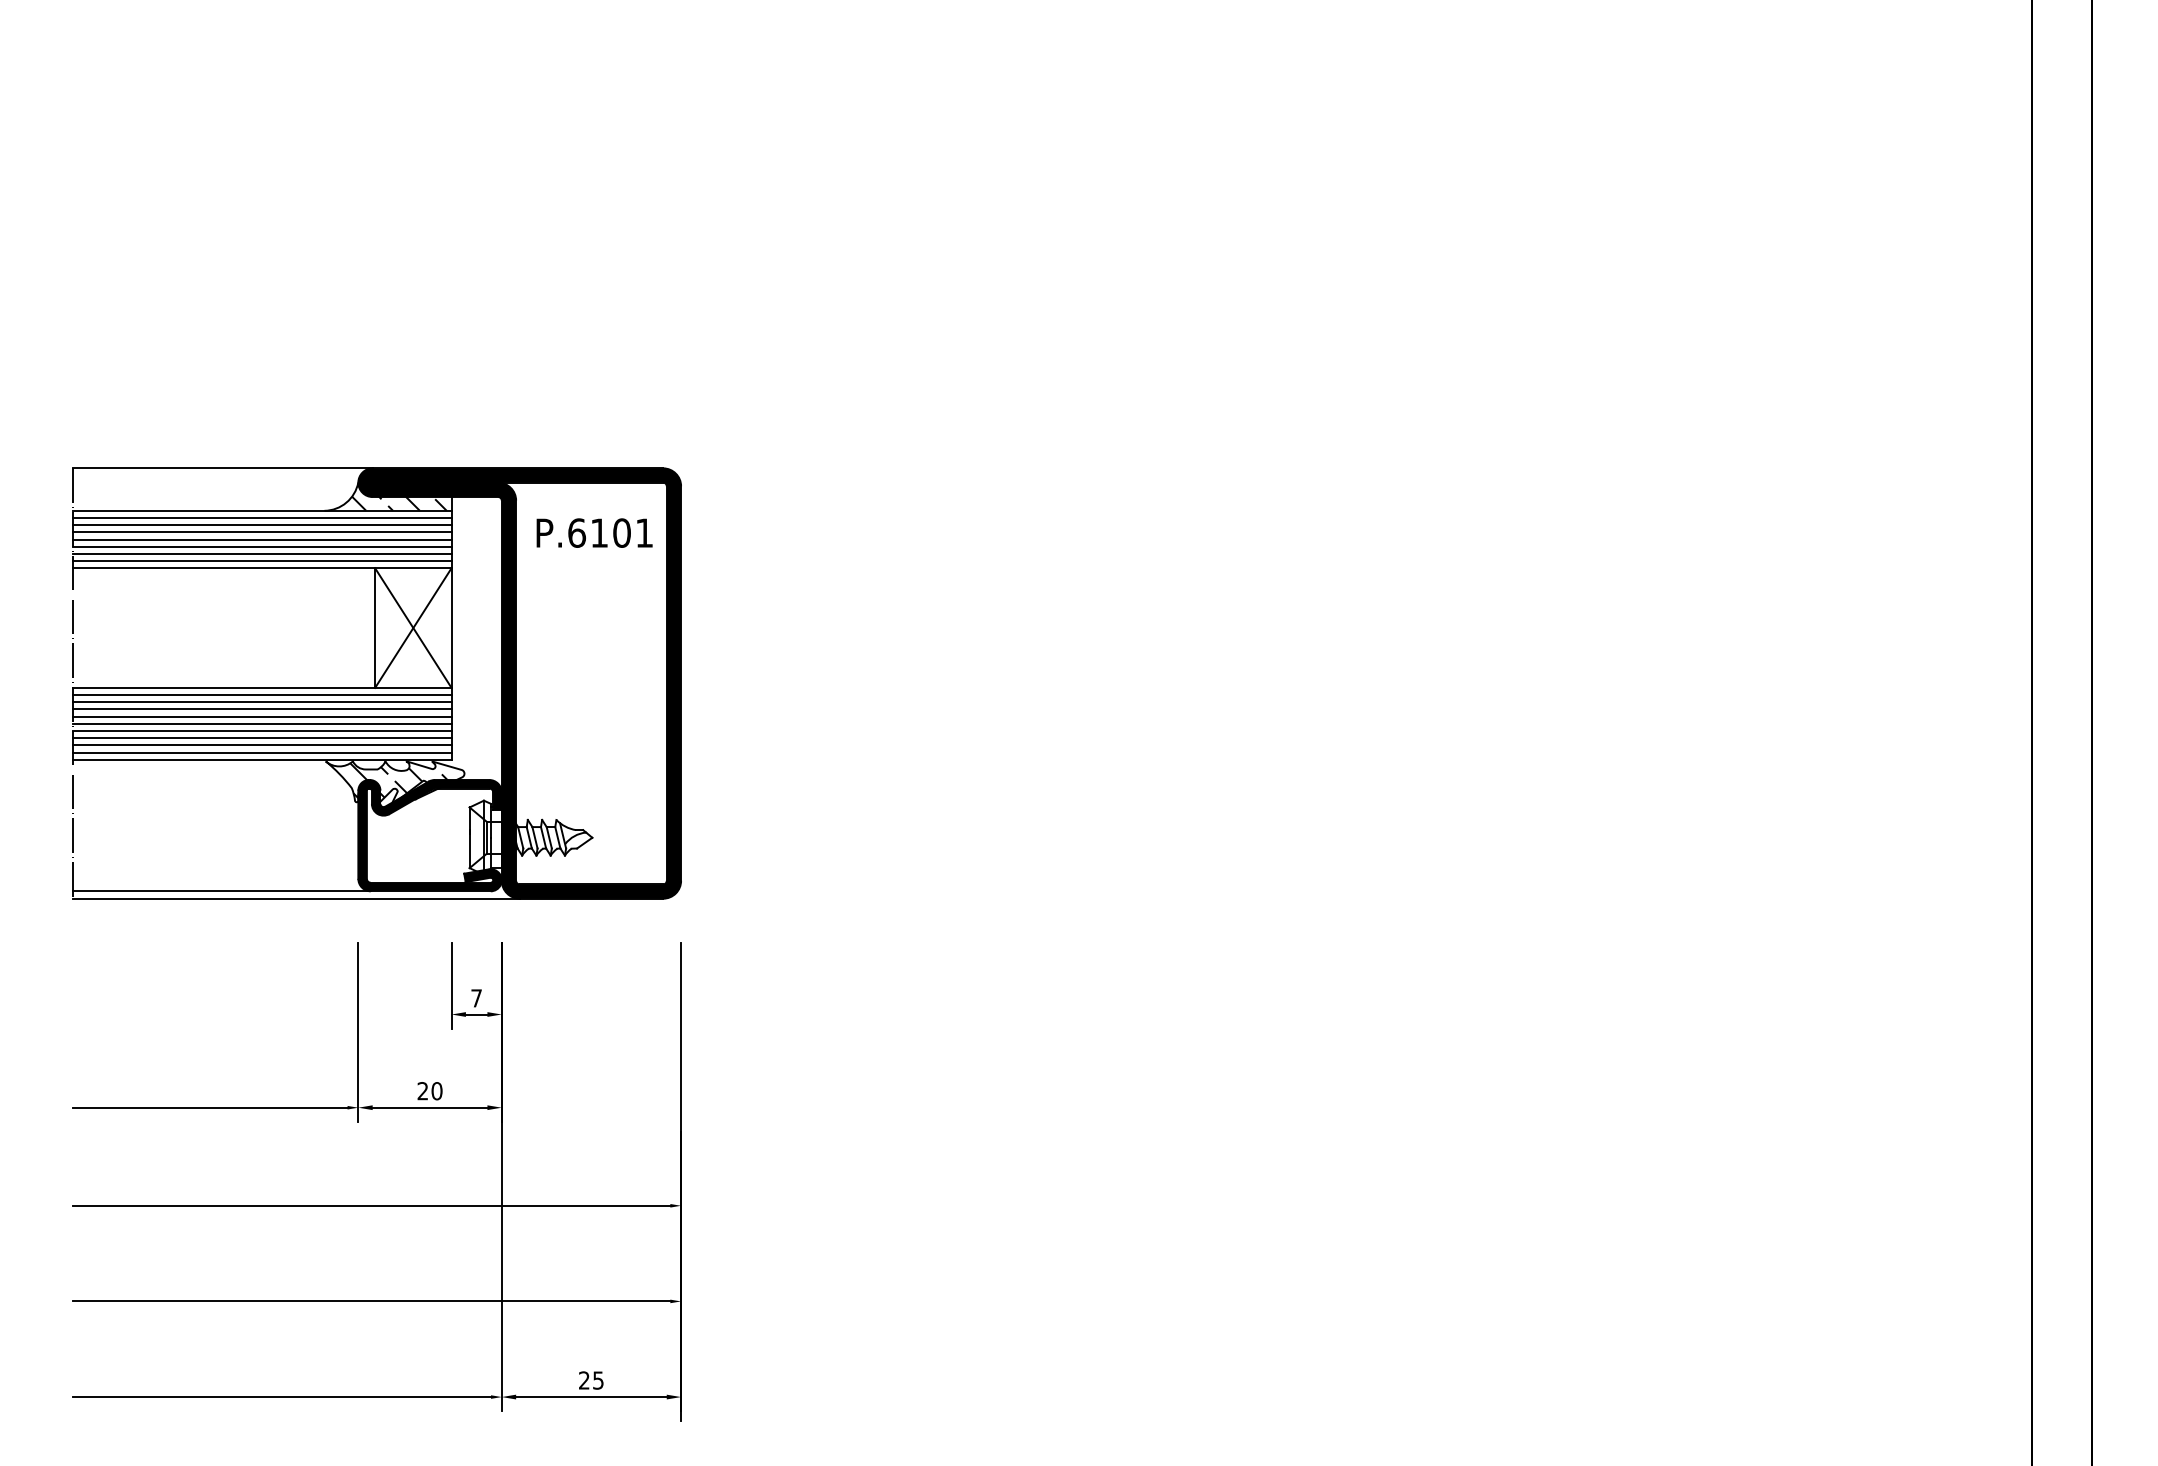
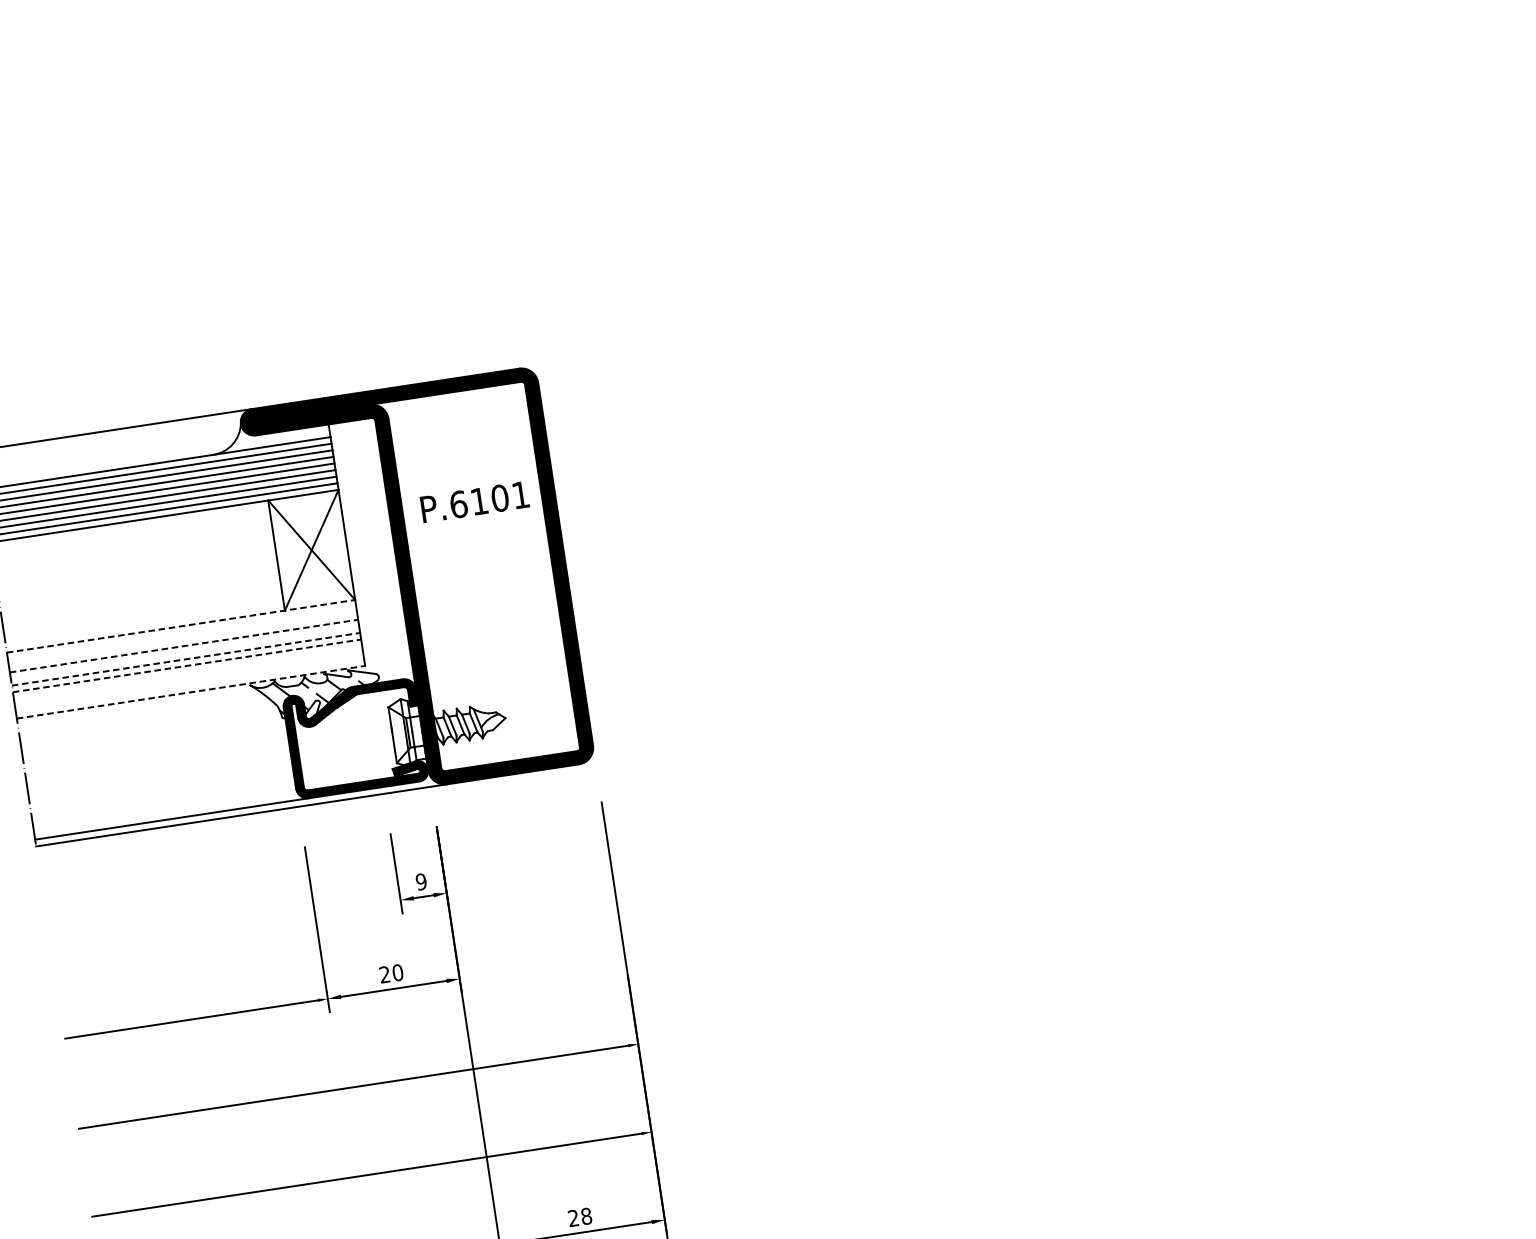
hatch: (399, 503) -> (281, 437), removed
text: (594, 532) -> (474, 501), moved
line: (262, 687) -> (181, 625), solid -> dashed
line: (261, 695) -> (181, 633), removed
line: (261, 702) -> (182, 639), removed
line: (262, 709) -> (184, 646), solid -> dashed
line: (261, 716) -> (184, 652), removed
line: (262, 723) -> (186, 658), solid -> dashed
line: (262, 730) -> (187, 665), solid -> dashed
line: (261, 738) -> (187, 672), removed
line: (261, 745) -> (188, 679), removed
line: (261, 752) -> (189, 685), removed
line: (262, 759) -> (191, 692), solid -> dashed
text: (476, 998) -> (421, 882), 7 -> 9
text: (598, 1380) -> (586, 1216), 25 -> 28

